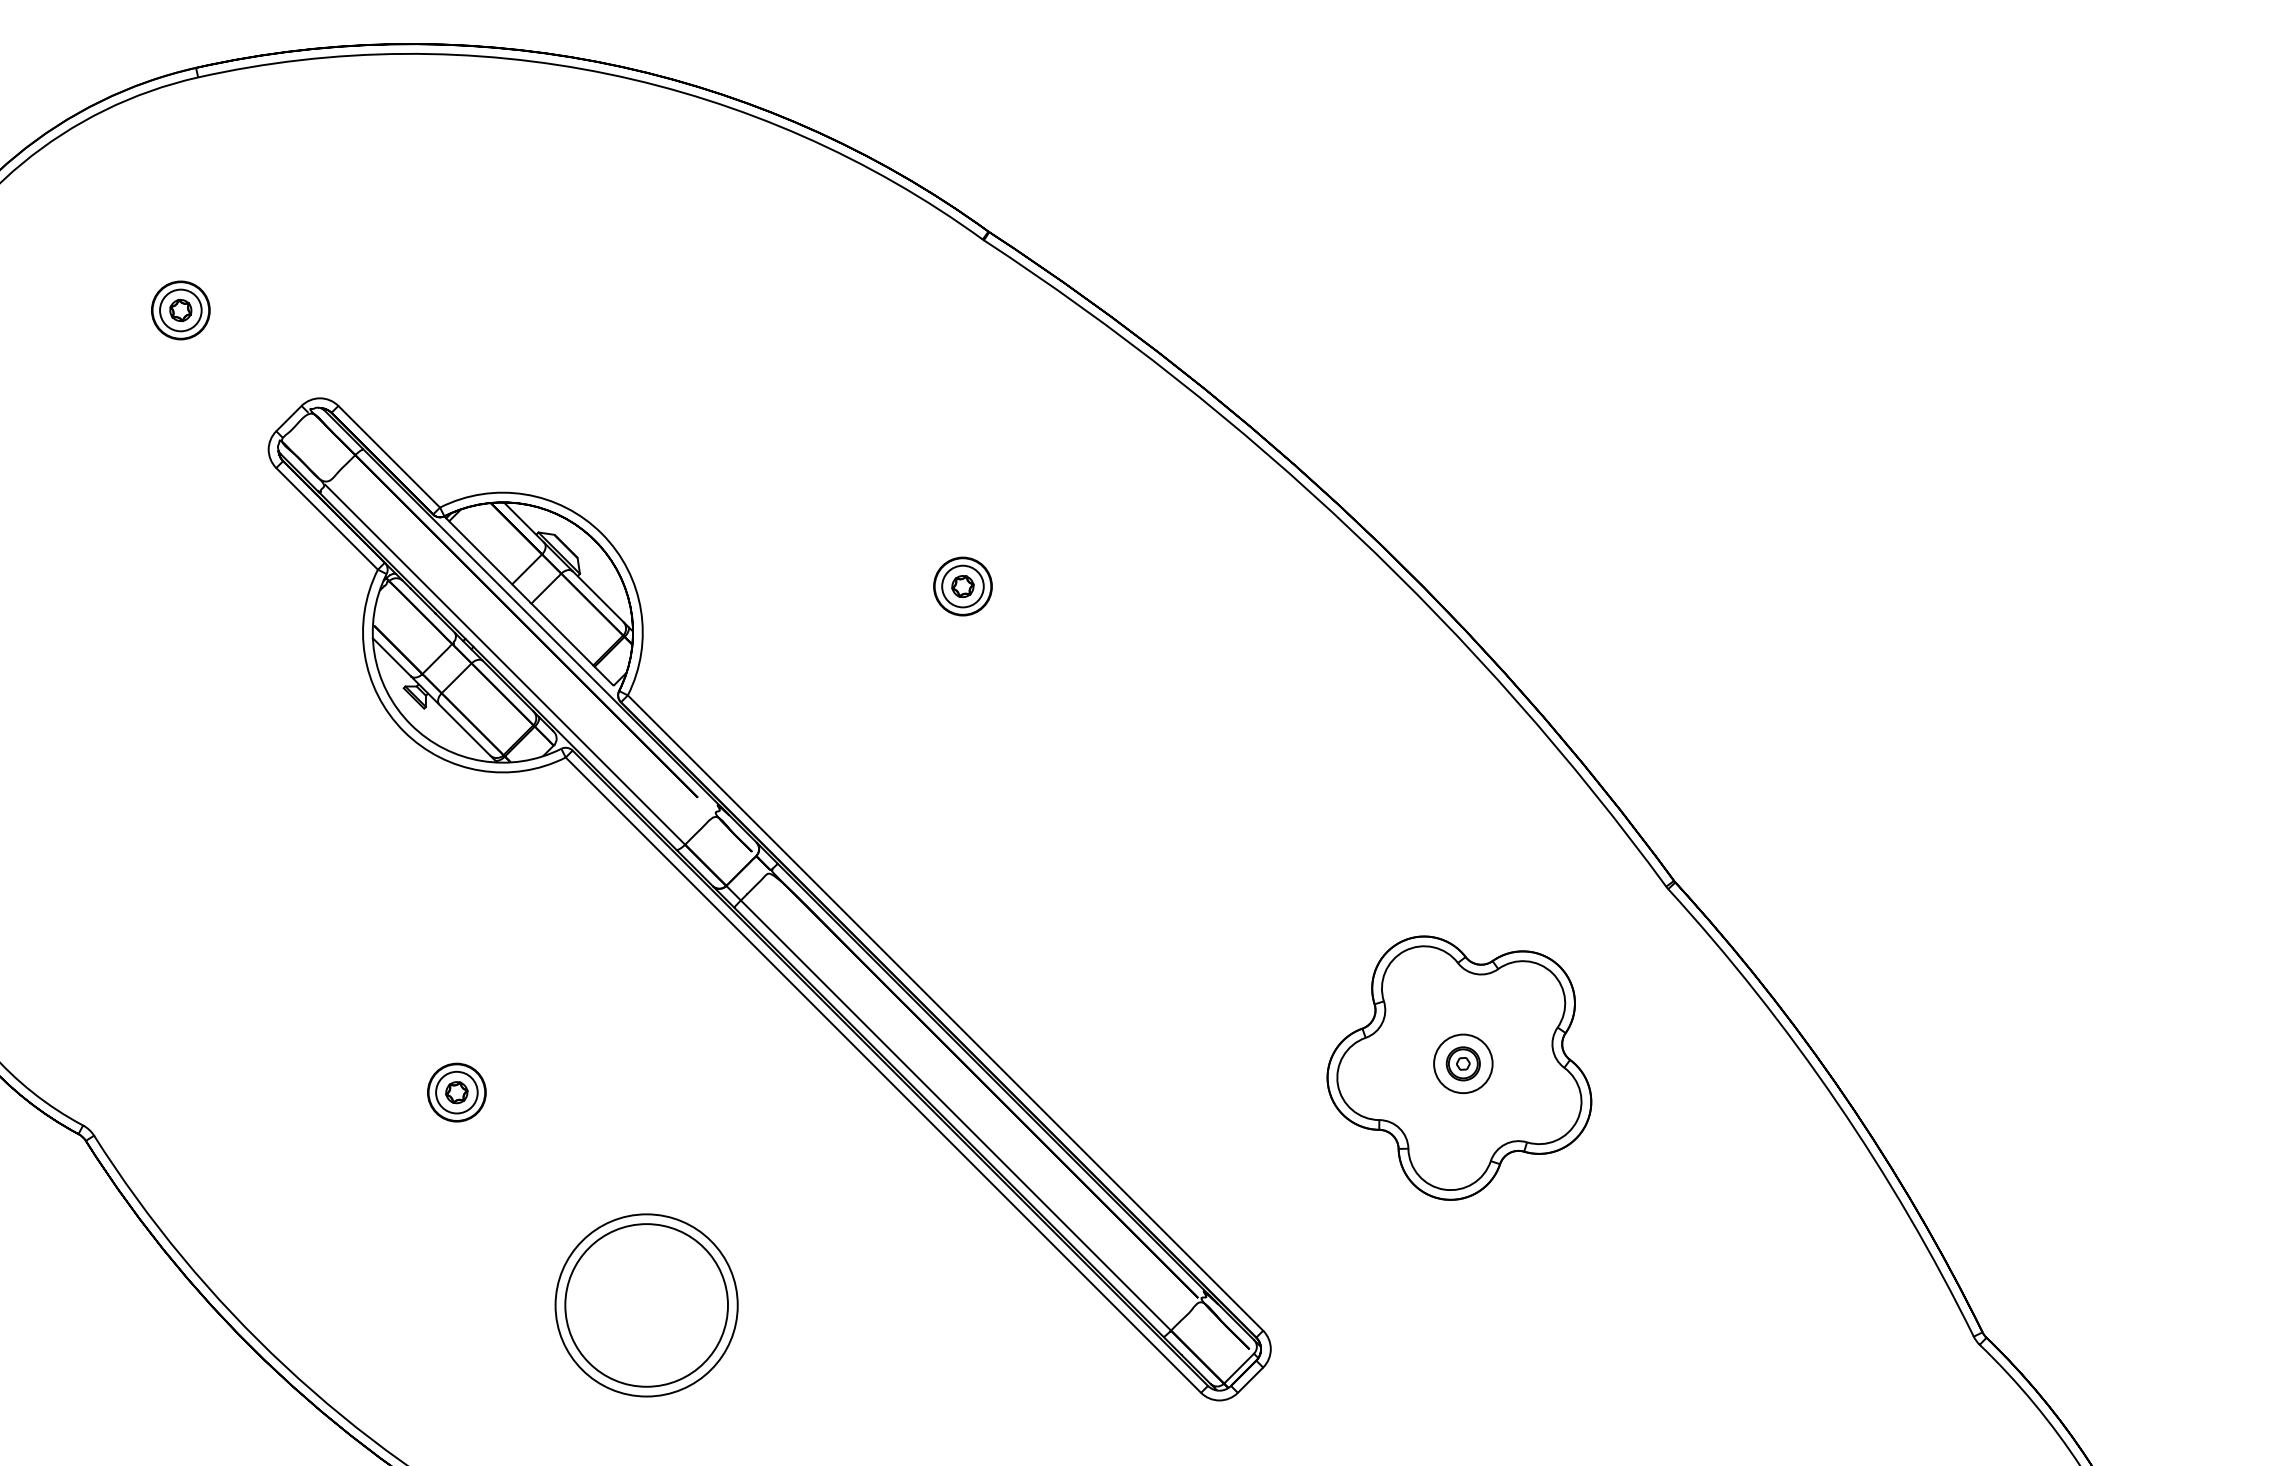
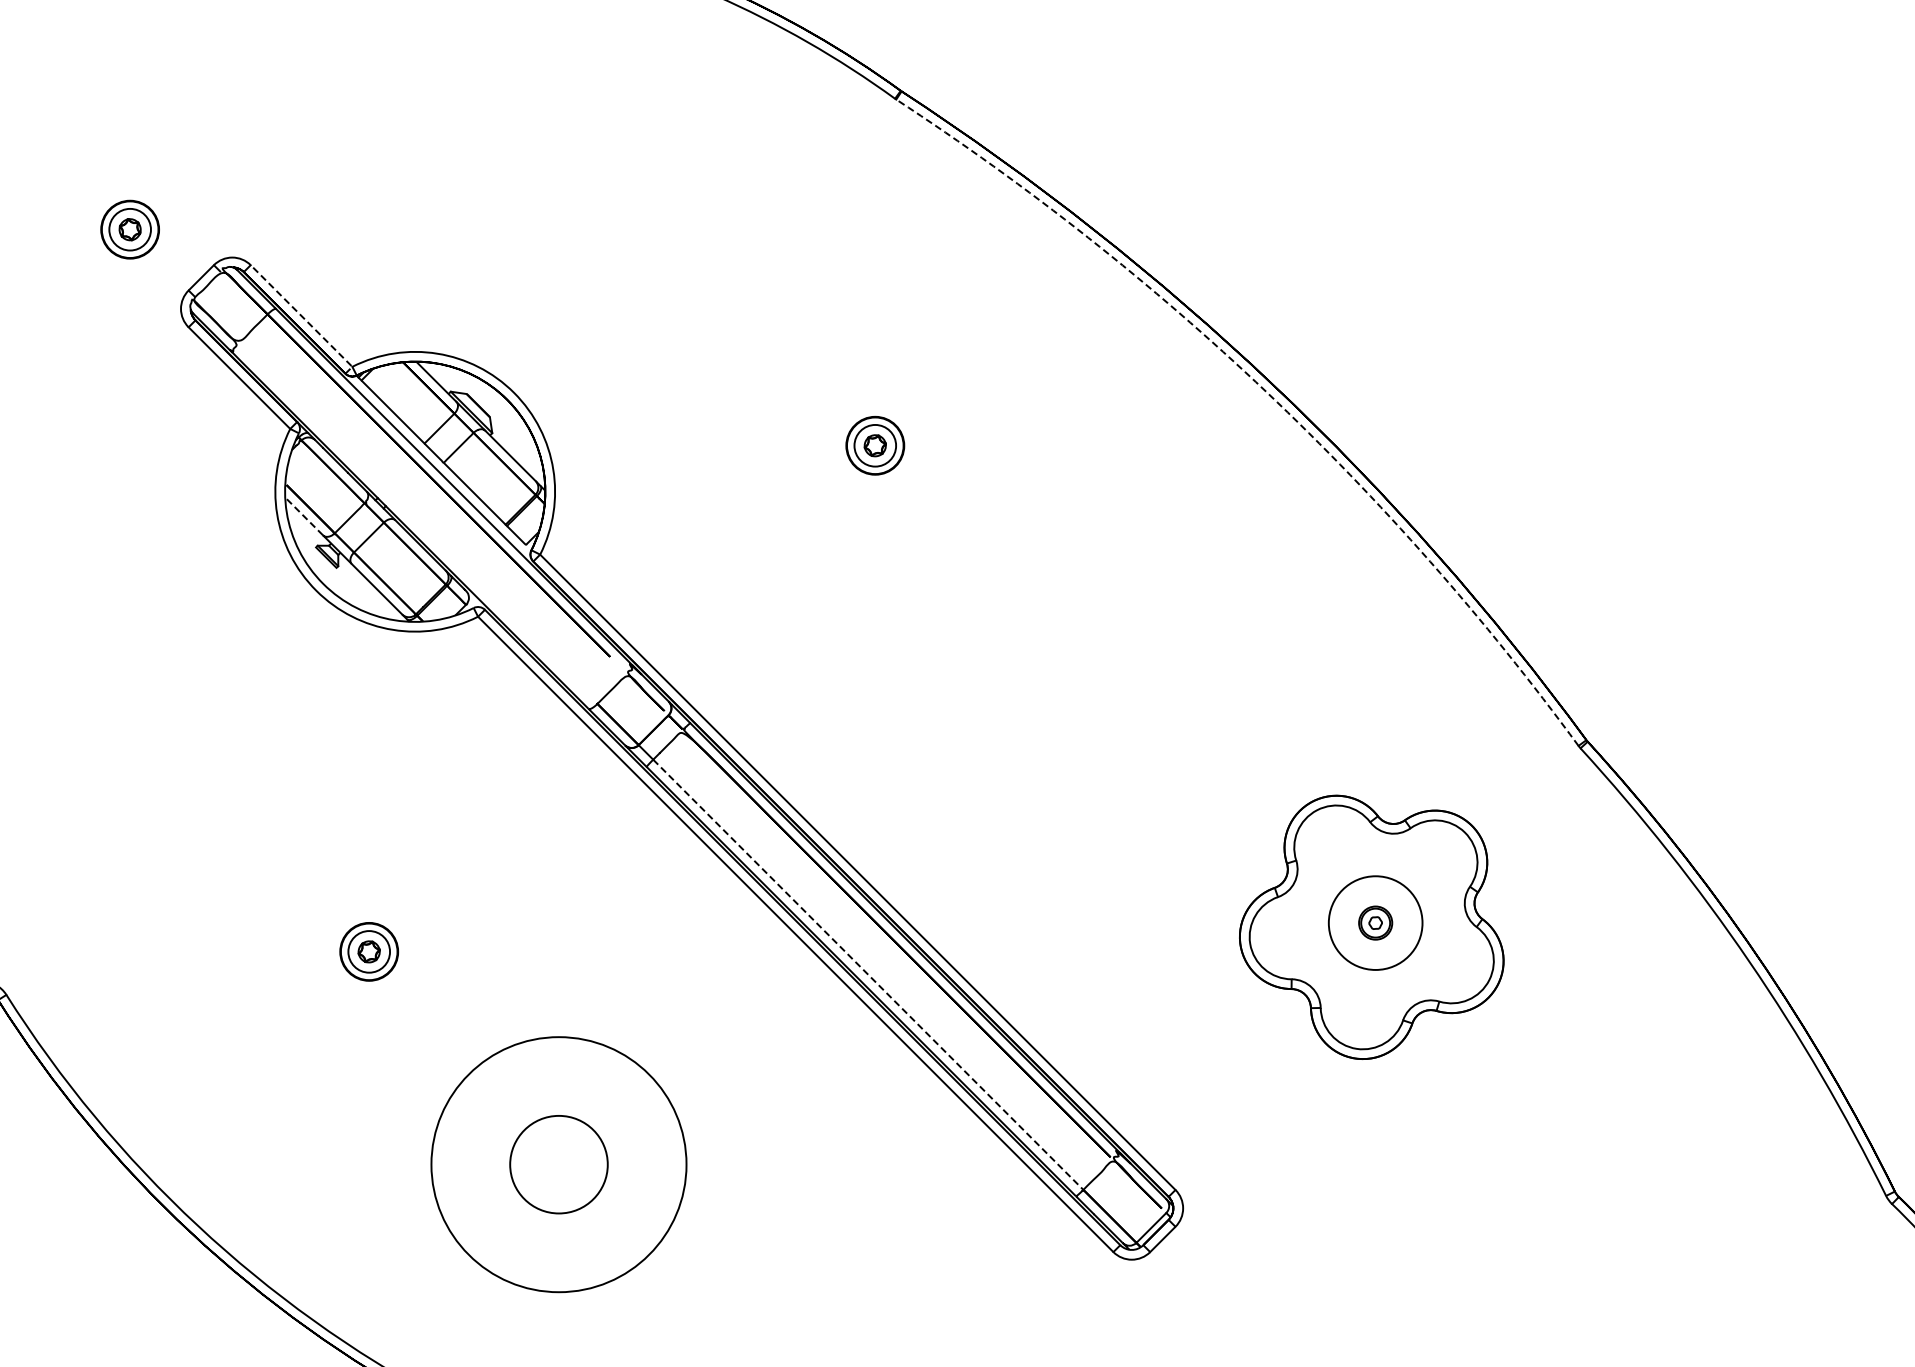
part: (180, 310) -> (129, 229), moved
line: (392, 460) -> (304, 319), solid -> dashed
arc: (1354, 532) -> (1266, 391), solid -> dashed
line: (391, 657) -> (303, 516), solid -> dashed
line: (505, 664) -> (417, 523), removed
circle: (1463, 1063) -> (1375, 922), size x1.6
line: (956, 1115) -> (868, 974), solid -> dashed
circle: (646, 1305) -> (558, 1164), size x0.6
circle: (646, 1305) -> (558, 1164), size x1.4

